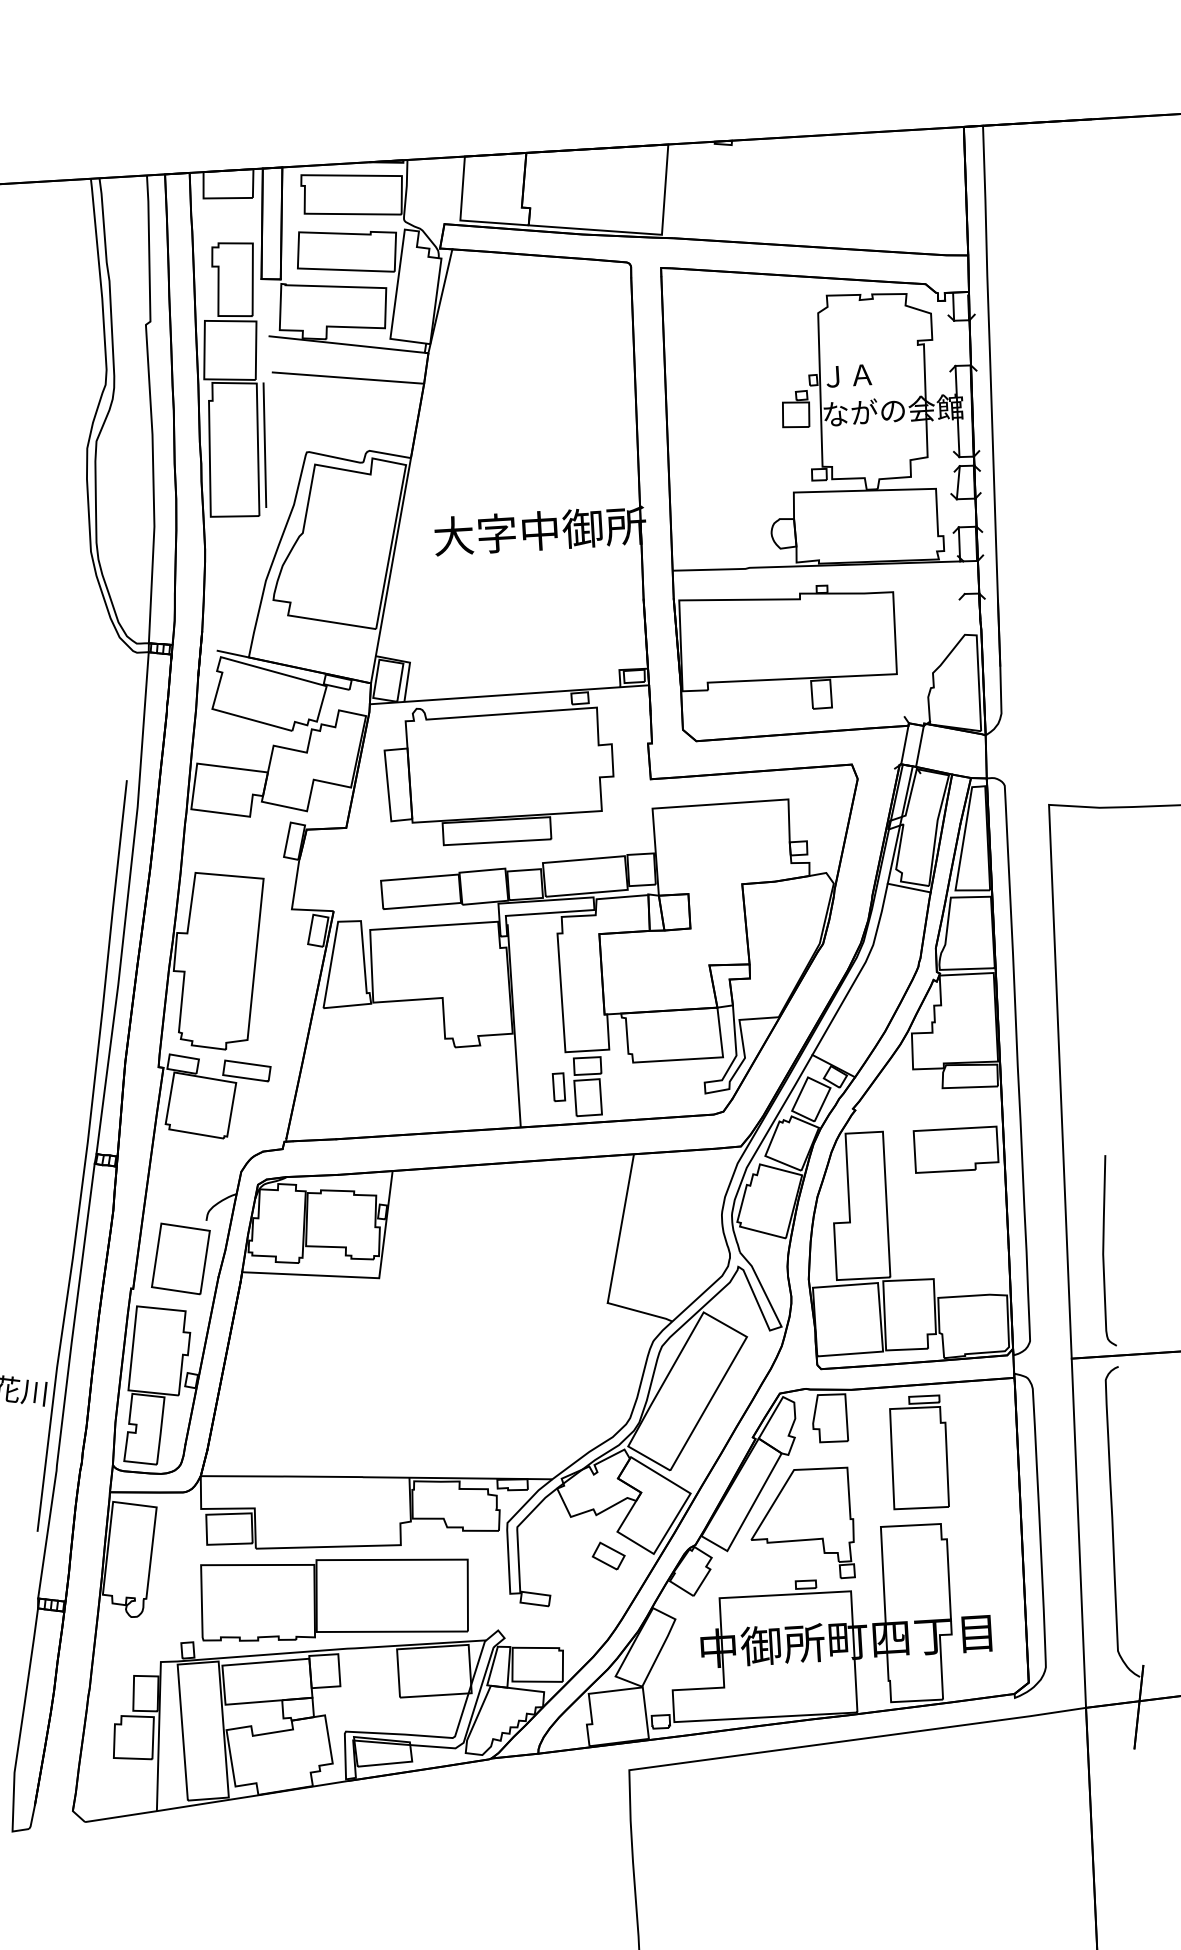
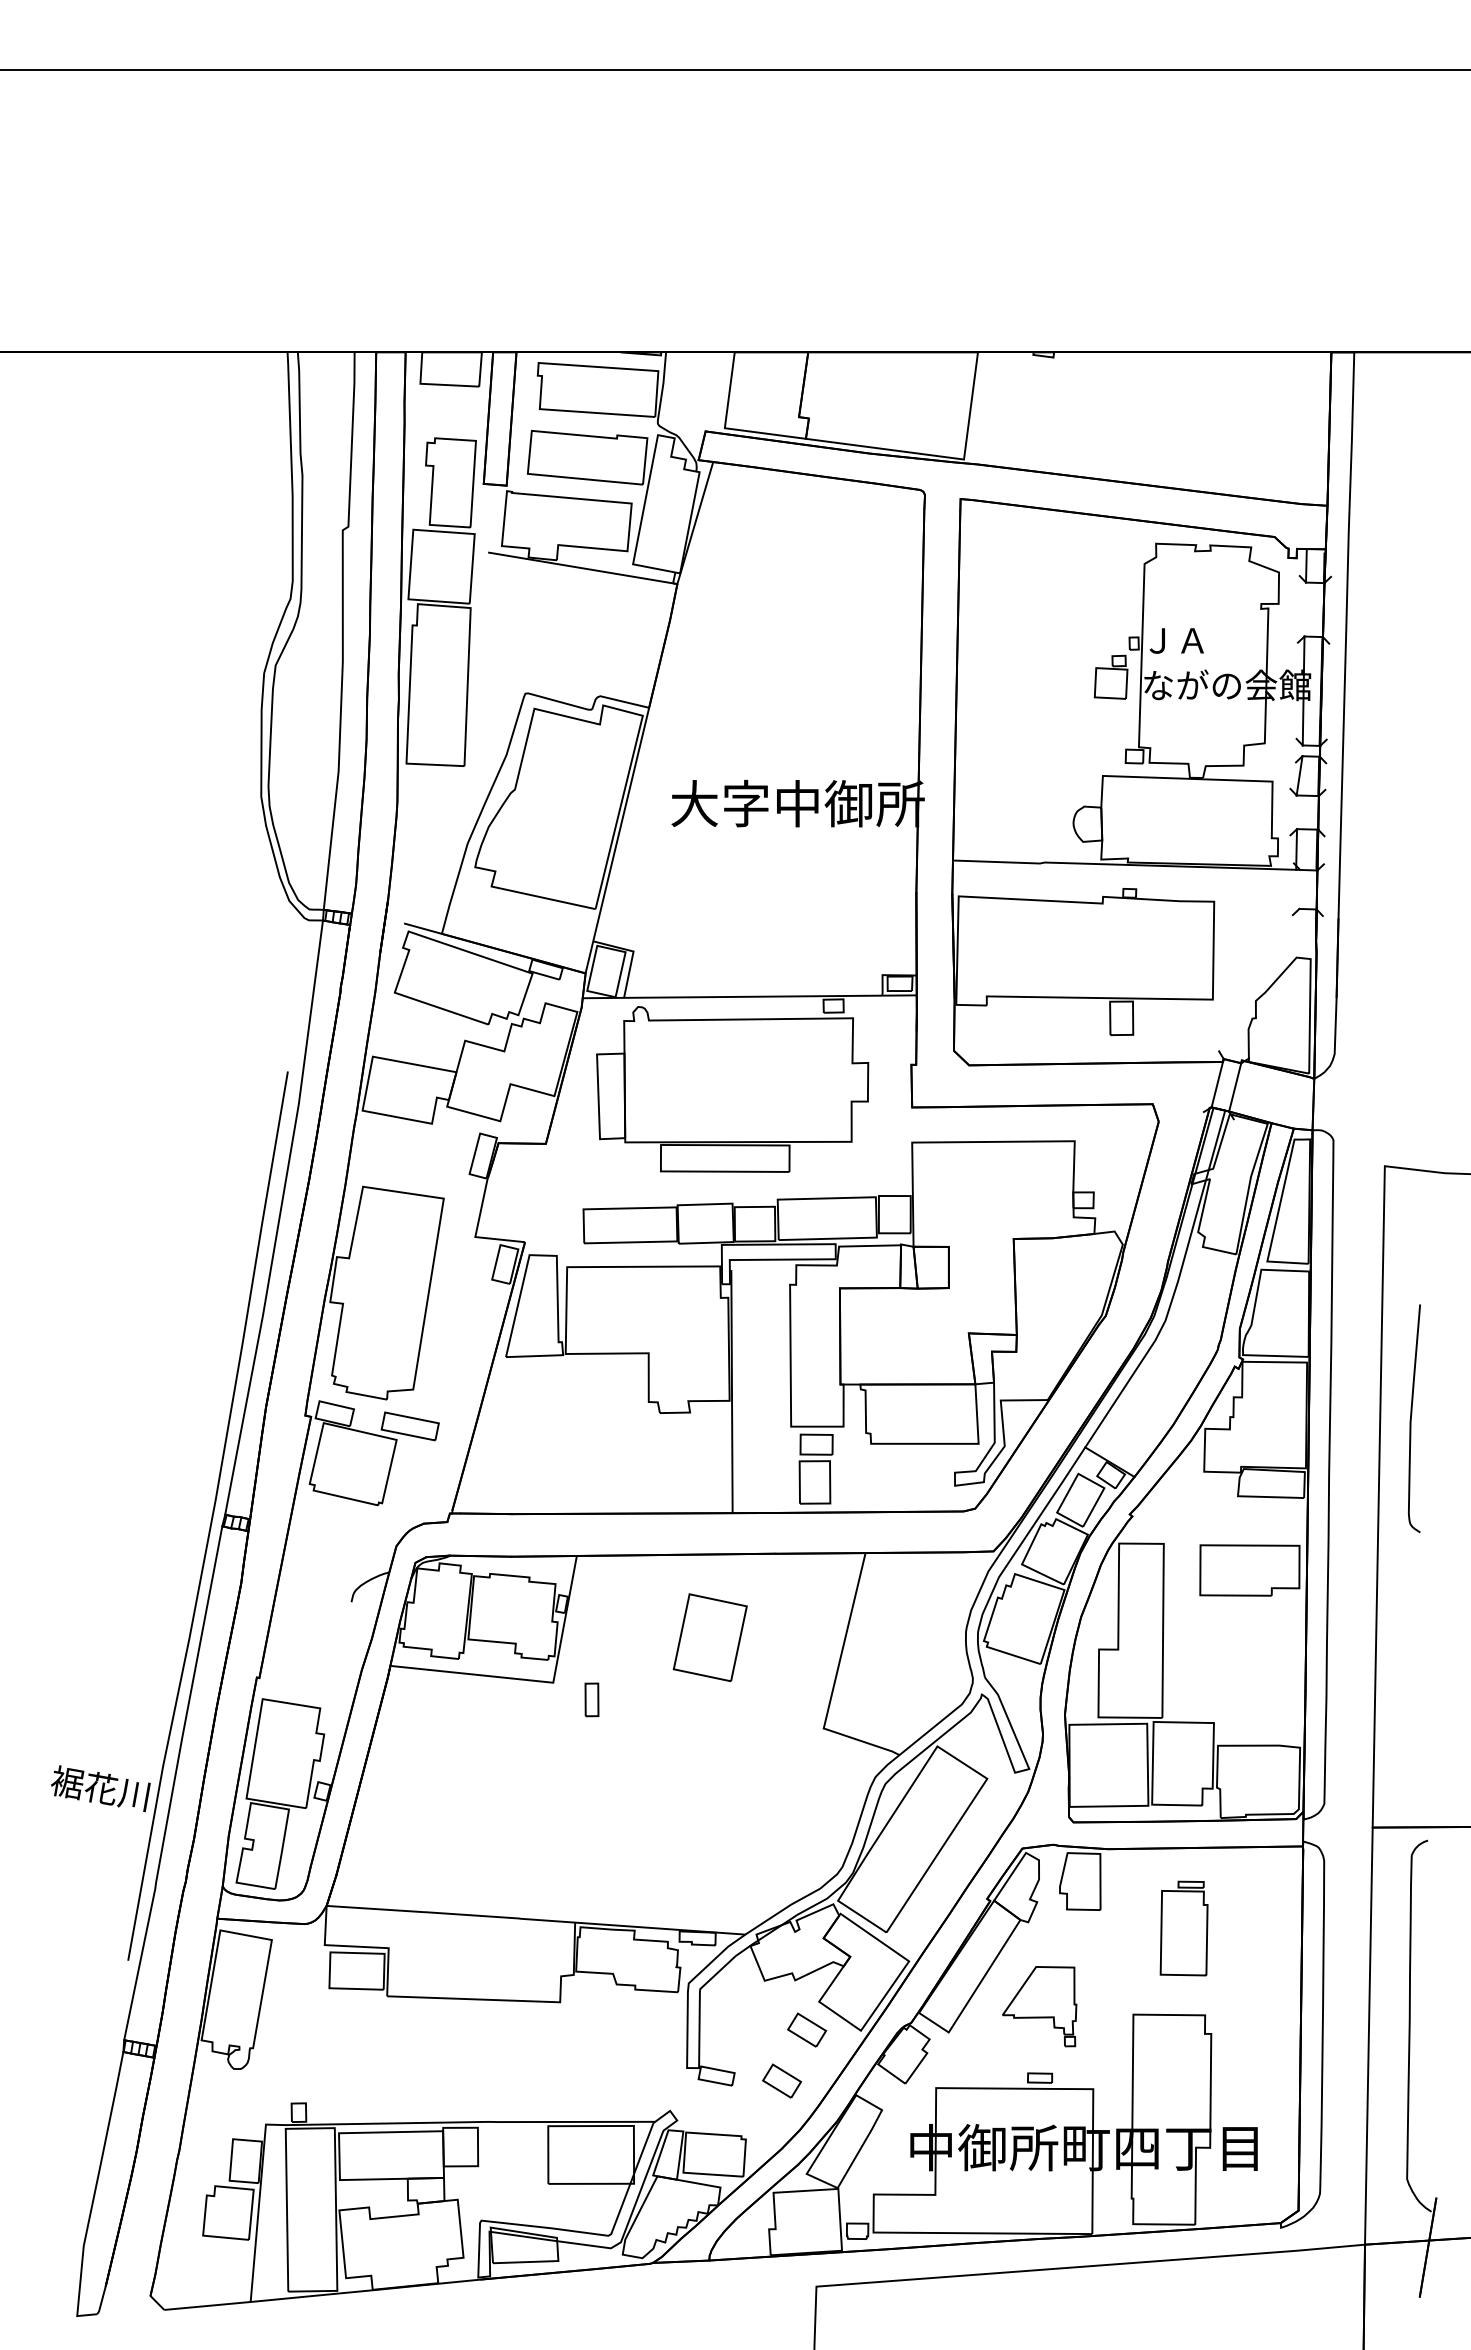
line: (348, 377) -> (580, 607), removed
line: (264, 444) -> (475, 681), removed
line: (909, 888) -> (1212, 1255), removed
part: (558, 1086) -> (591, 1699), moved
curve: (1103, 1250) -> (1411, 1418), moved
part: (180, 1258) -> (709, 1637), moved
part: (918, 1452) -> (1183, 1928), size x0.7
part: (801, 1524) -> (1039, 2006), size x0.6
part: (334, 1597) -> (477, 2060), removed
part: (590, 1599) -> (782, 2080), added

